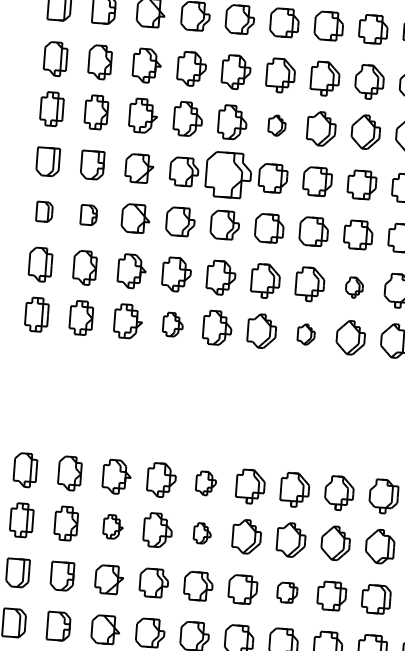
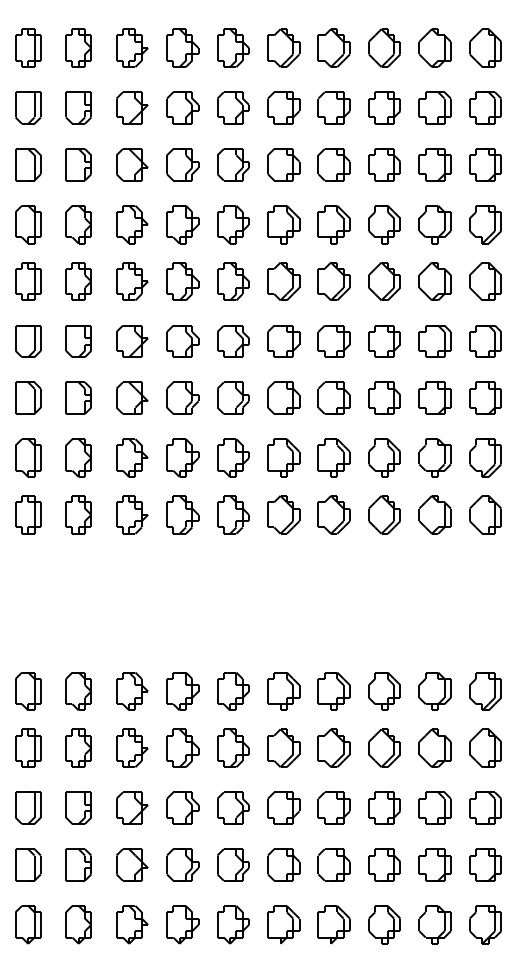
part: (276, 125) -> (283, 281), size x1.67
part: (228, 175) -> (233, 341), size x0.62
part: (44, 211) -> (28, 397), size x1.43
part: (88, 214) -> (78, 397), size x1.43
part: (354, 287) -> (384, 457), size x1.67
part: (172, 324) -> (182, 514), size x1.43
part: (305, 334) -> (333, 514), size x1.67
part: (206, 483) -> (233, 691), size x1.43
part: (113, 526) -> (132, 747), size x1.43
part: (202, 532) -> (233, 747), size x1.67
part: (286, 592) -> (333, 807), size x1.43

